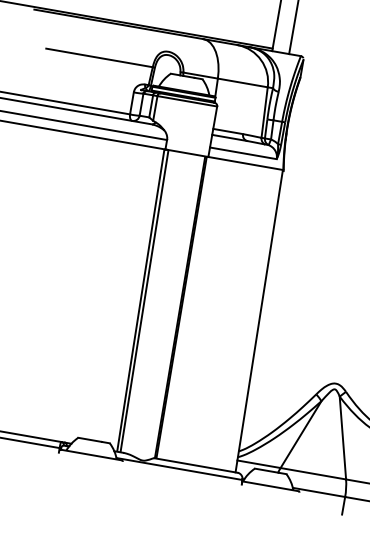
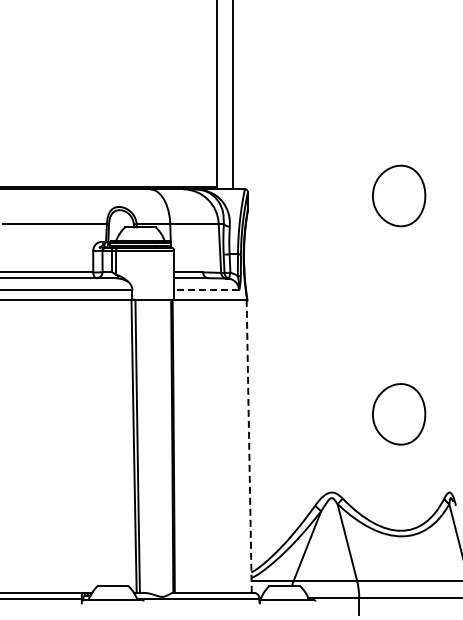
line: (243, 153) -> (206, 290), solid -> dashed
line: (259, 321) -> (249, 446), solid -> dashed

